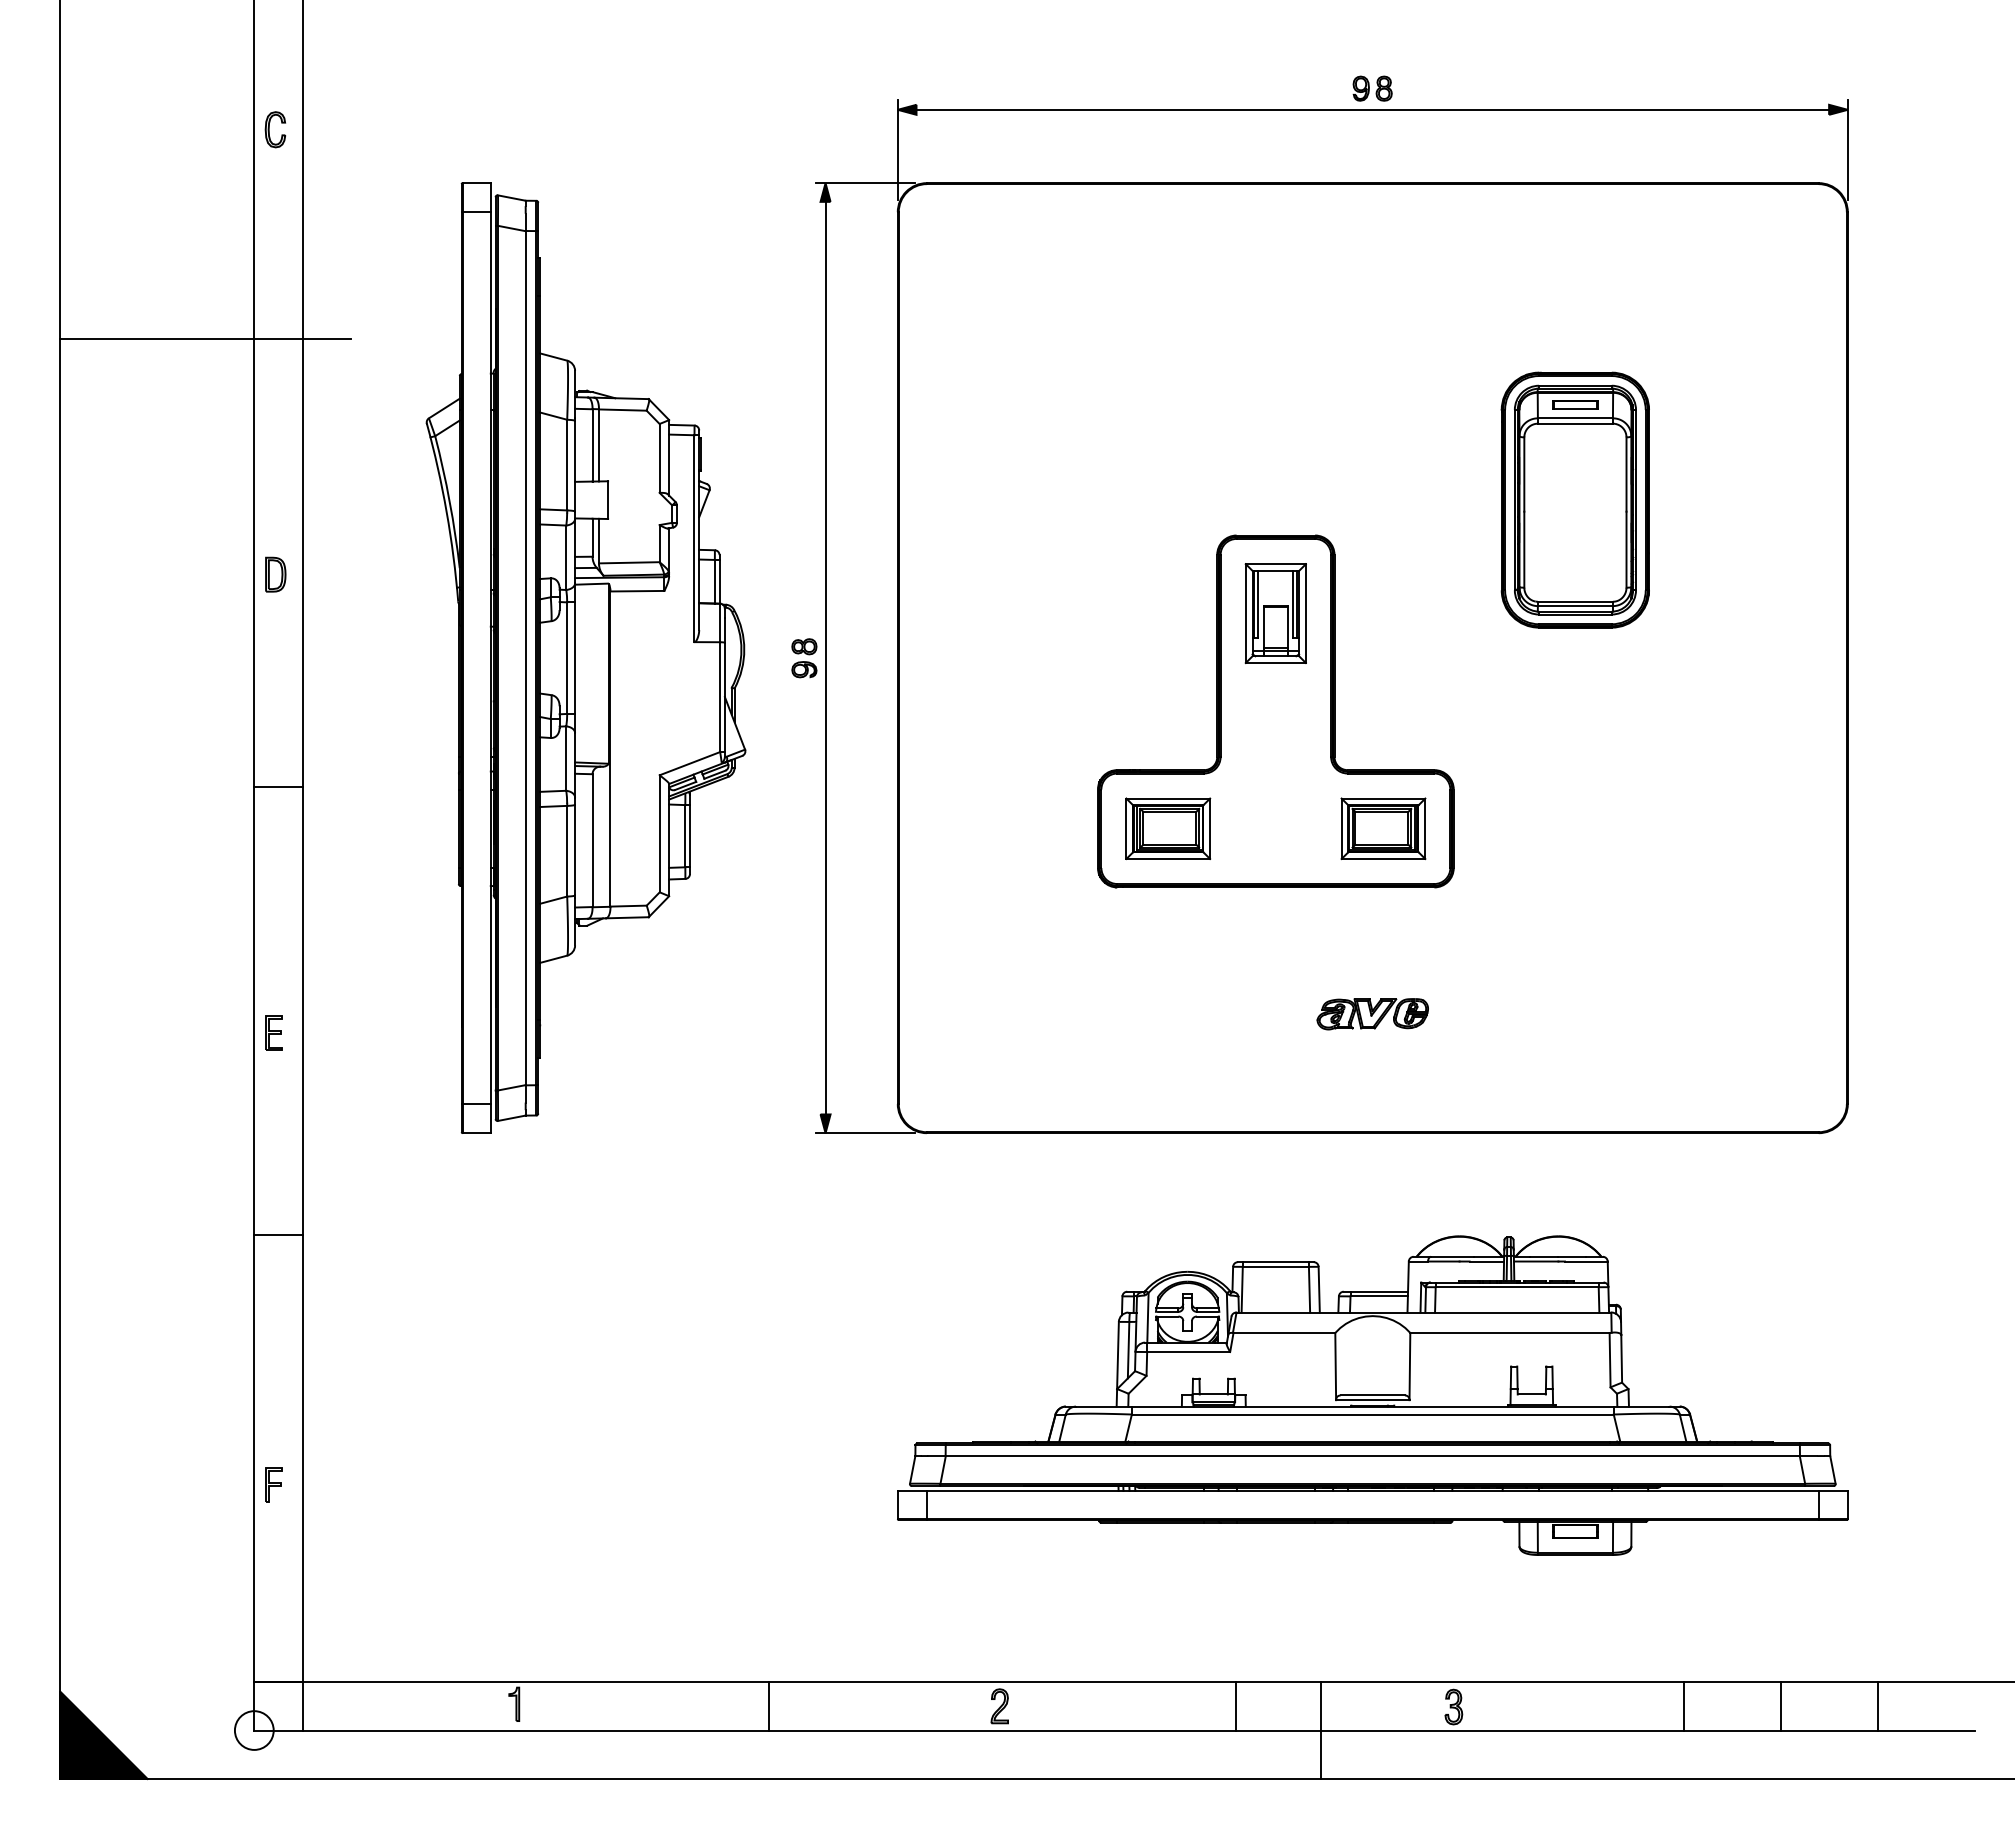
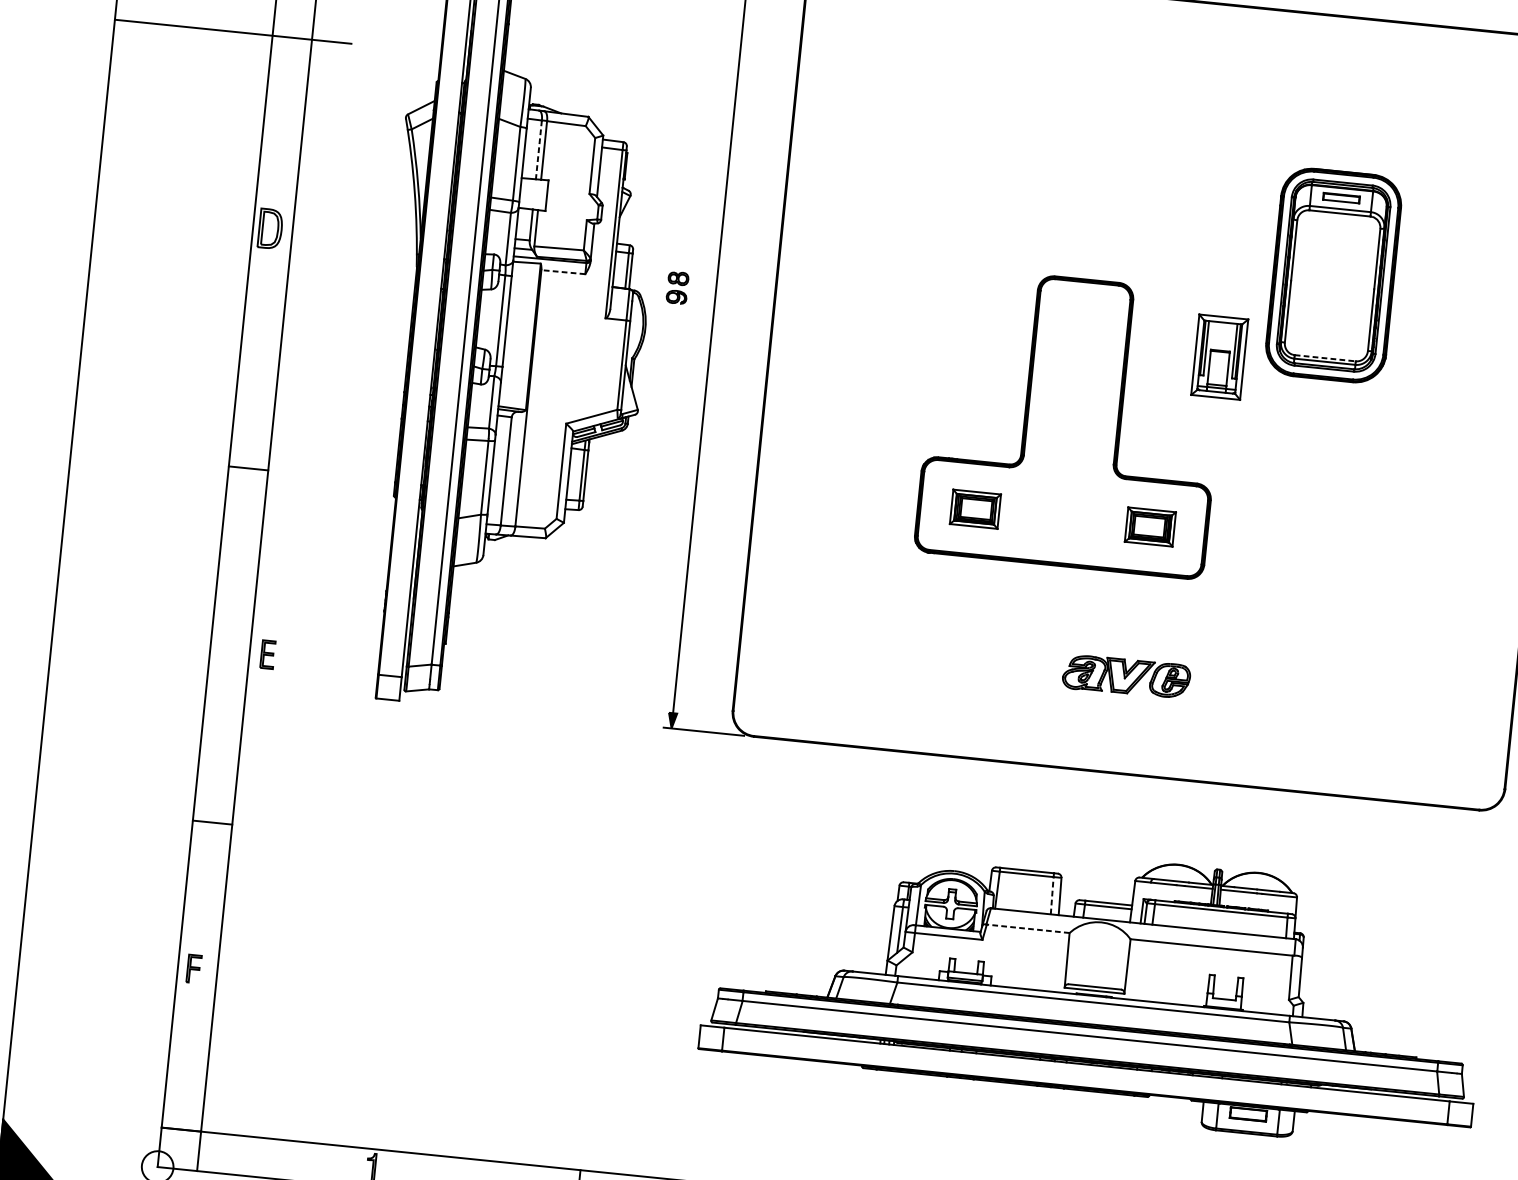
line: (592, 445) -> (538, 149), solid -> dashed
part: (275, 574) -> (270, 228), size x1.4
line: (637, 591) -> (563, 272), solid -> dashed
line: (1575, 601) -> (1325, 358), solid -> dashed
part: (1275, 613) -> (1219, 357), moved
part: (804, 658) -> (677, 288), moved
line: (278, 786) -> (248, 468), moved
part: (1168, 828) -> (975, 509), size x0.7
part: (1383, 828) -> (1150, 526), size x0.7
part: (1372, 1014) -> (1126, 677), size x1.4
part: (273, 1032) -> (267, 653), moved
line: (278, 1234) -> (212, 822), moved
line: (1309, 1289) -> (1052, 895), solid -> dashed
line: (1284, 1332) -> (1028, 928), solid -> dashed

